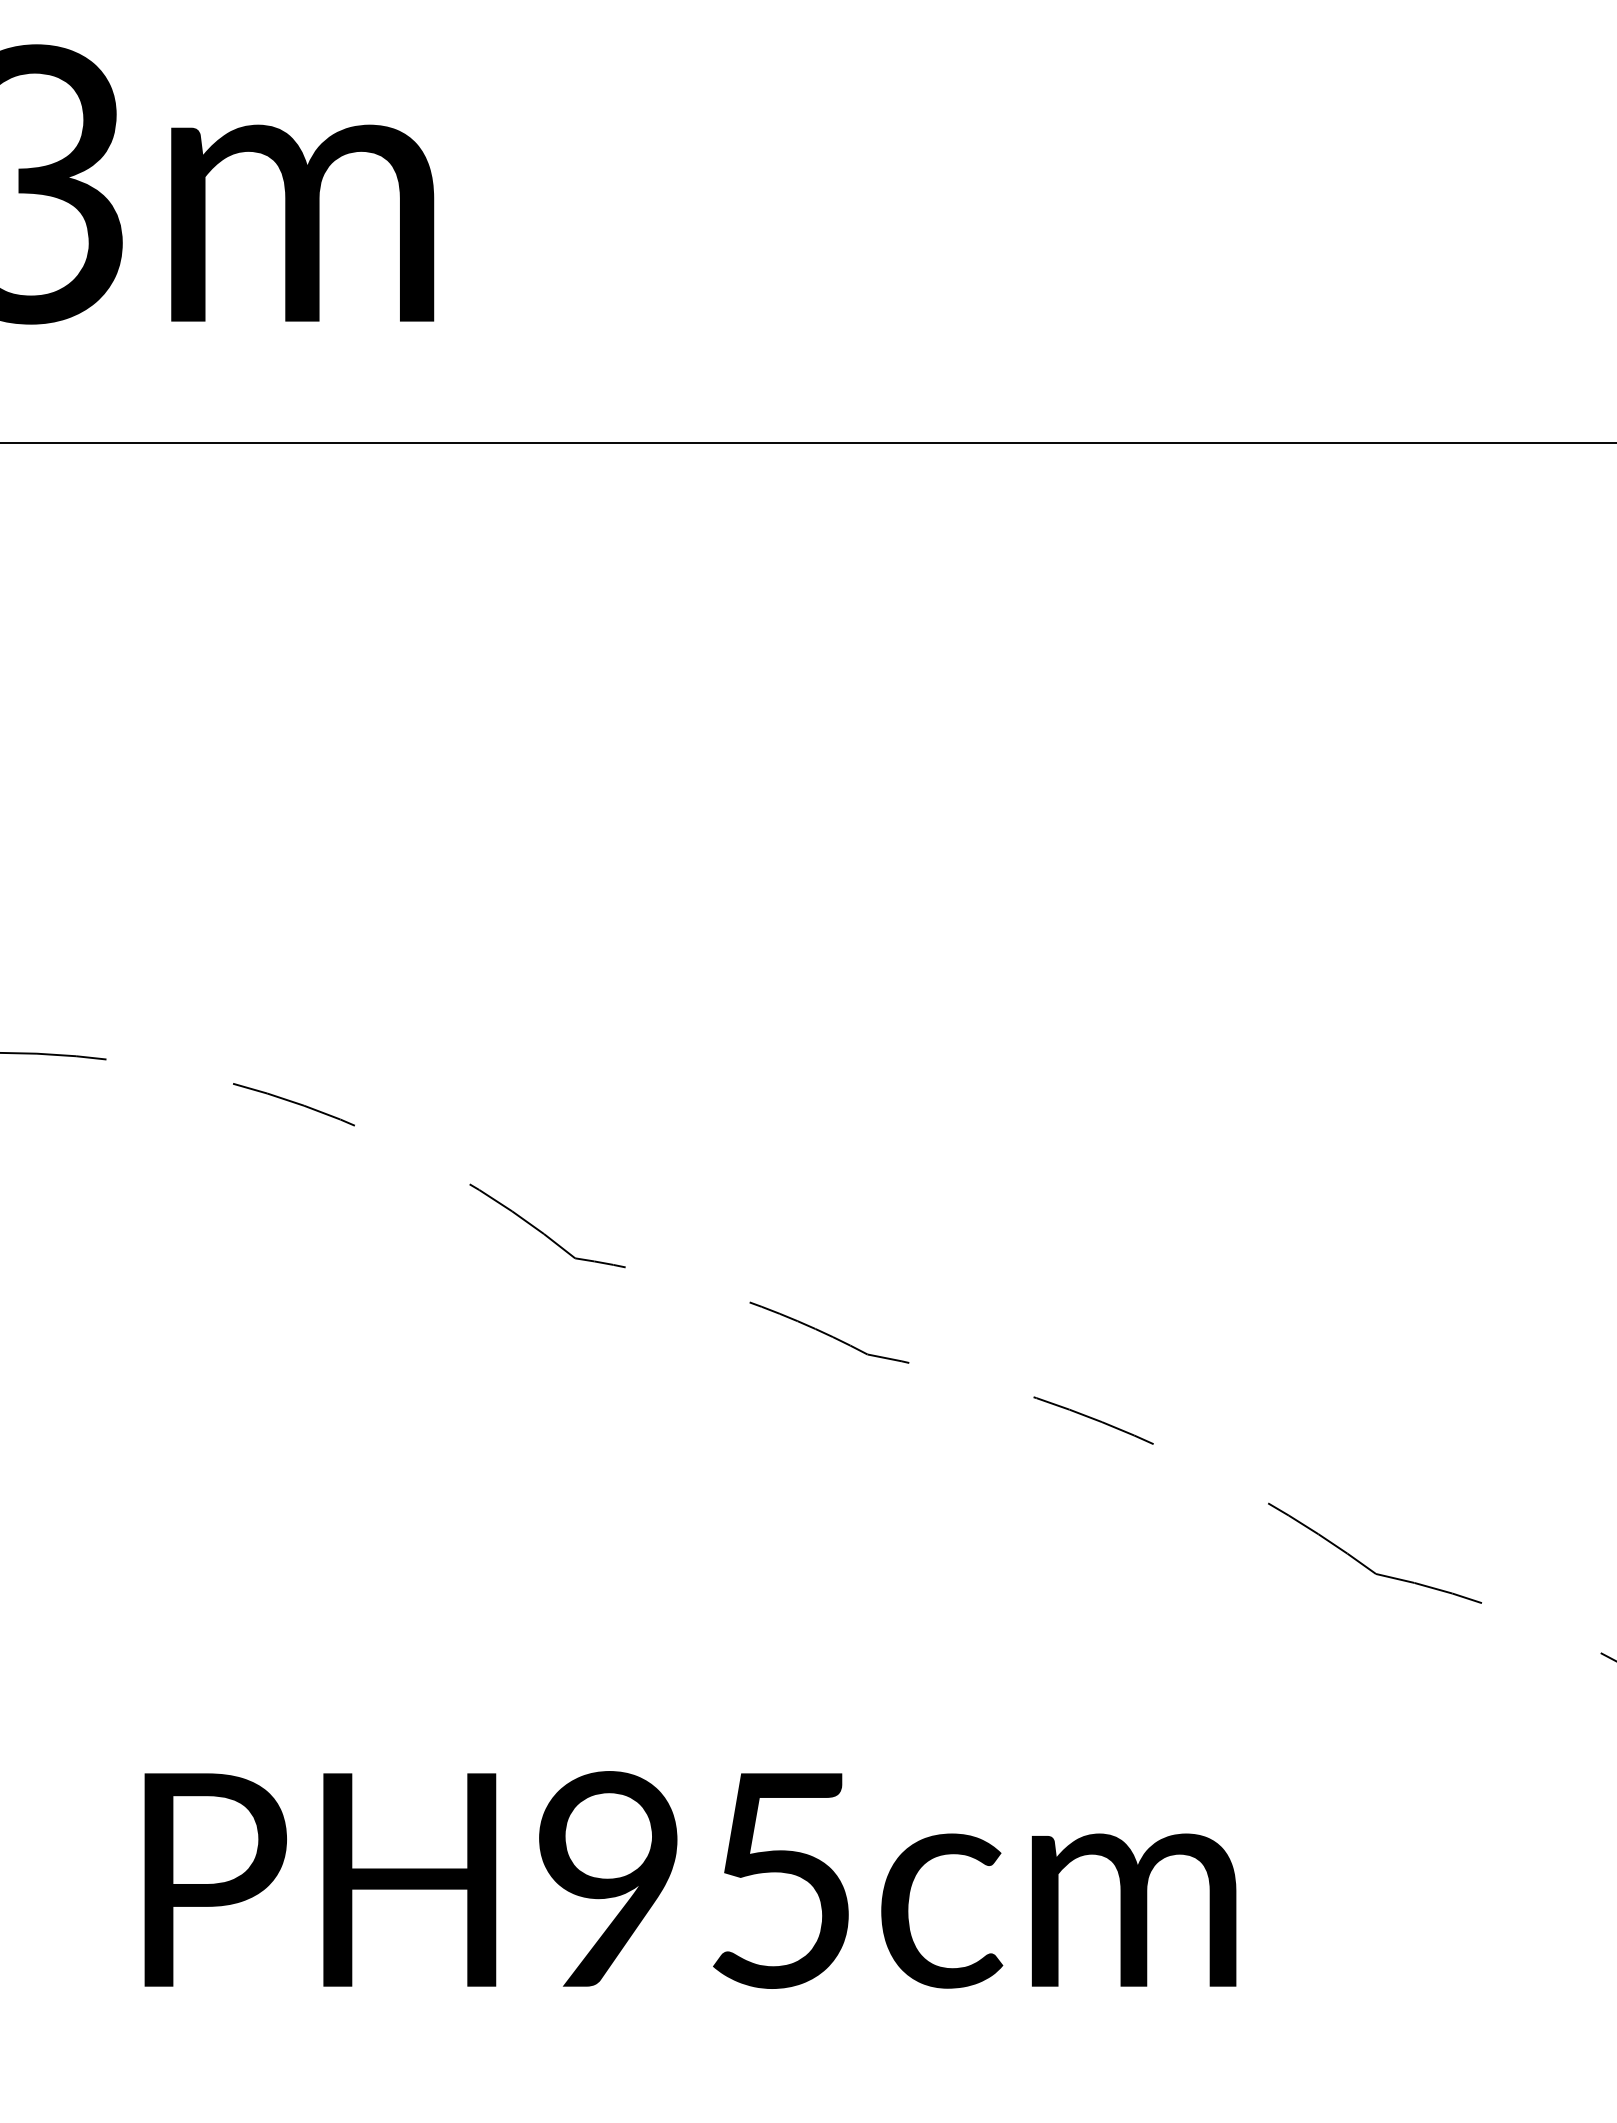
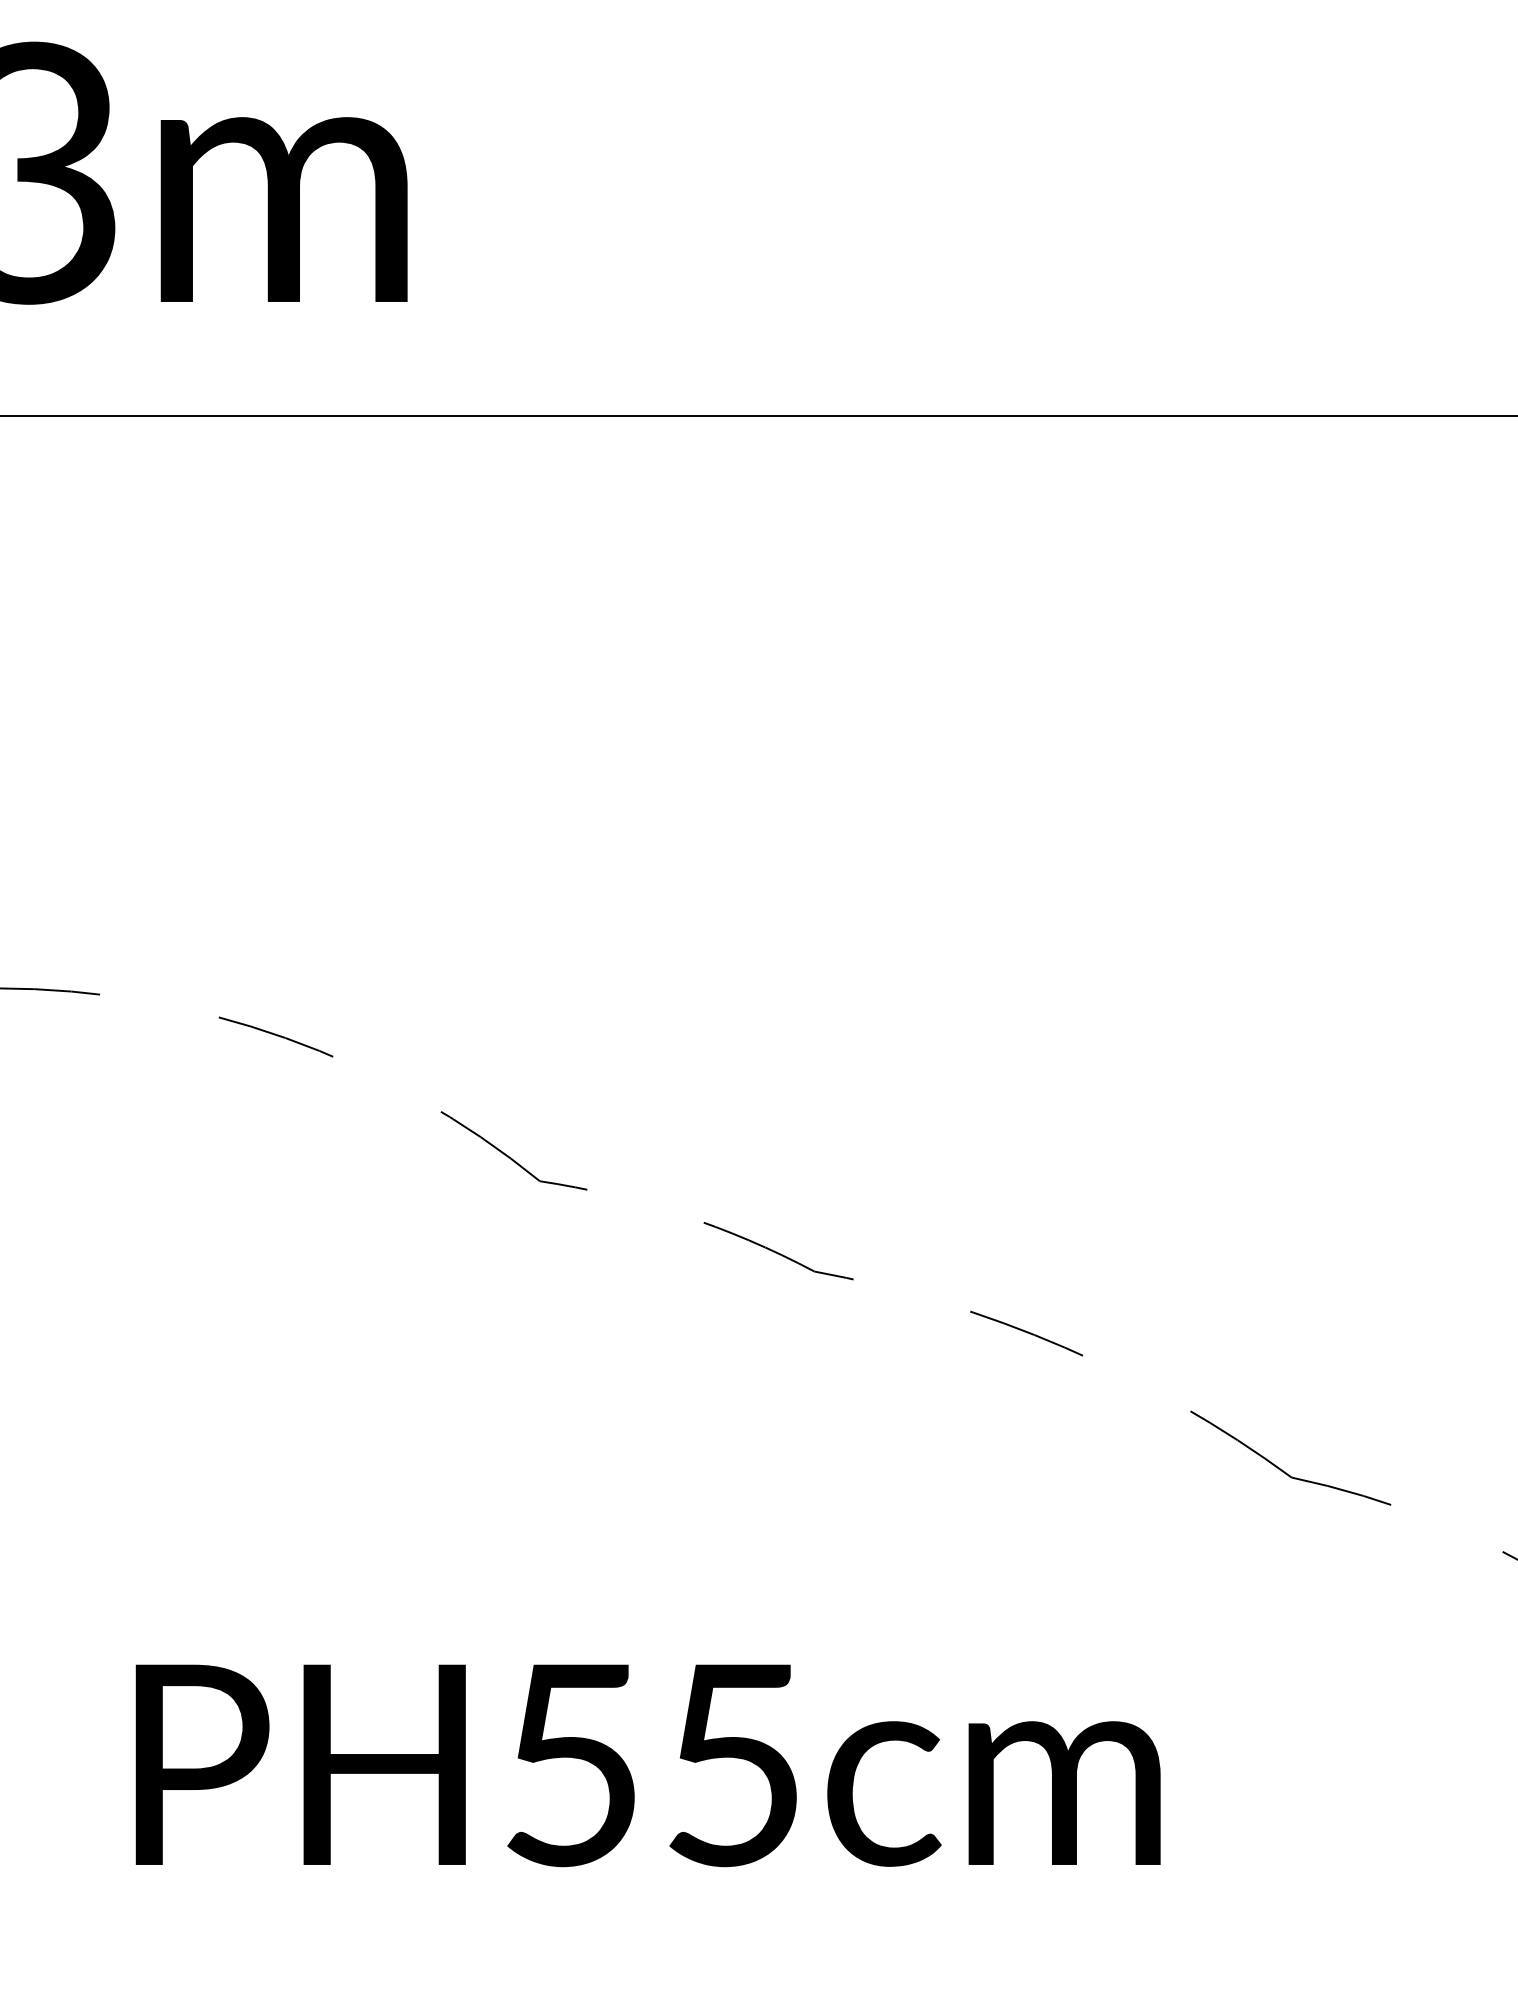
text: (608, 1879) -> (571, 1764), PH95cm -> PH55cm

